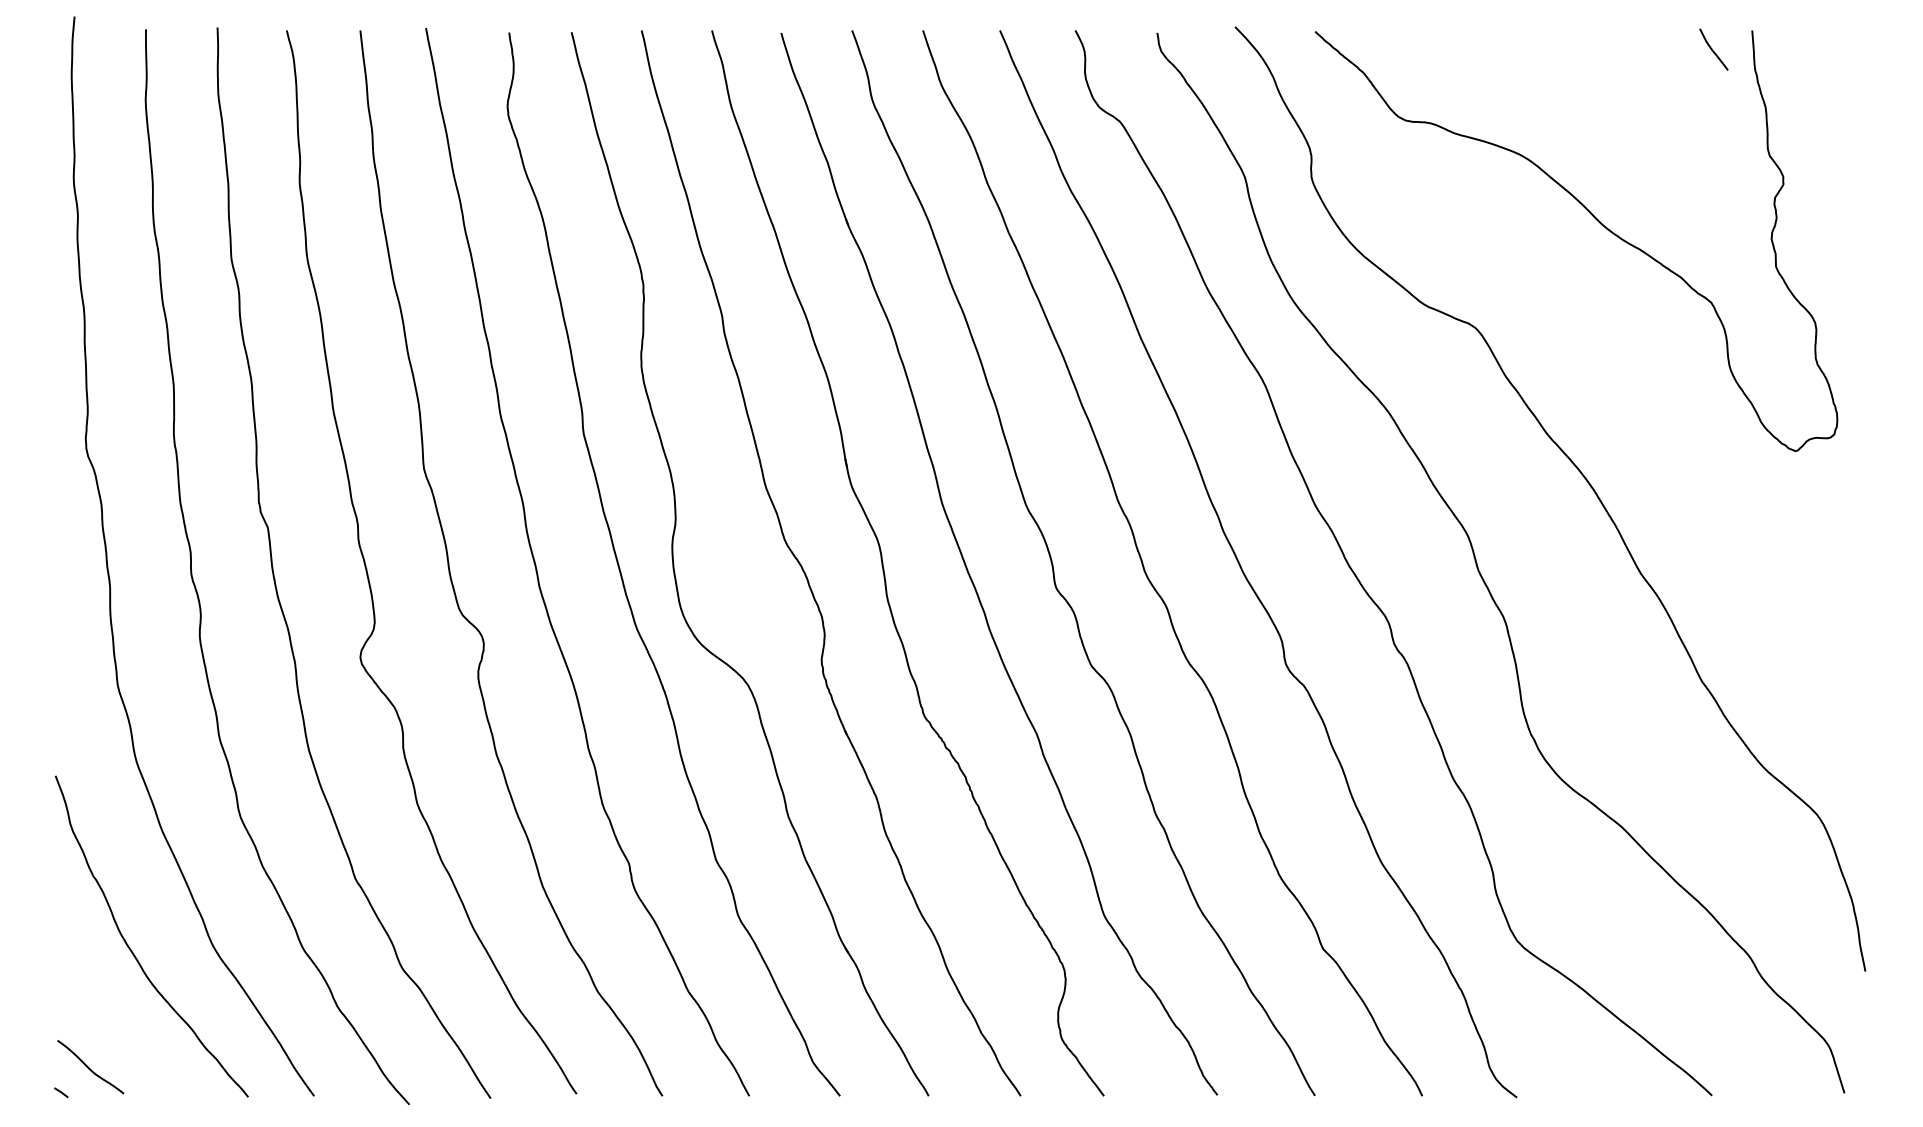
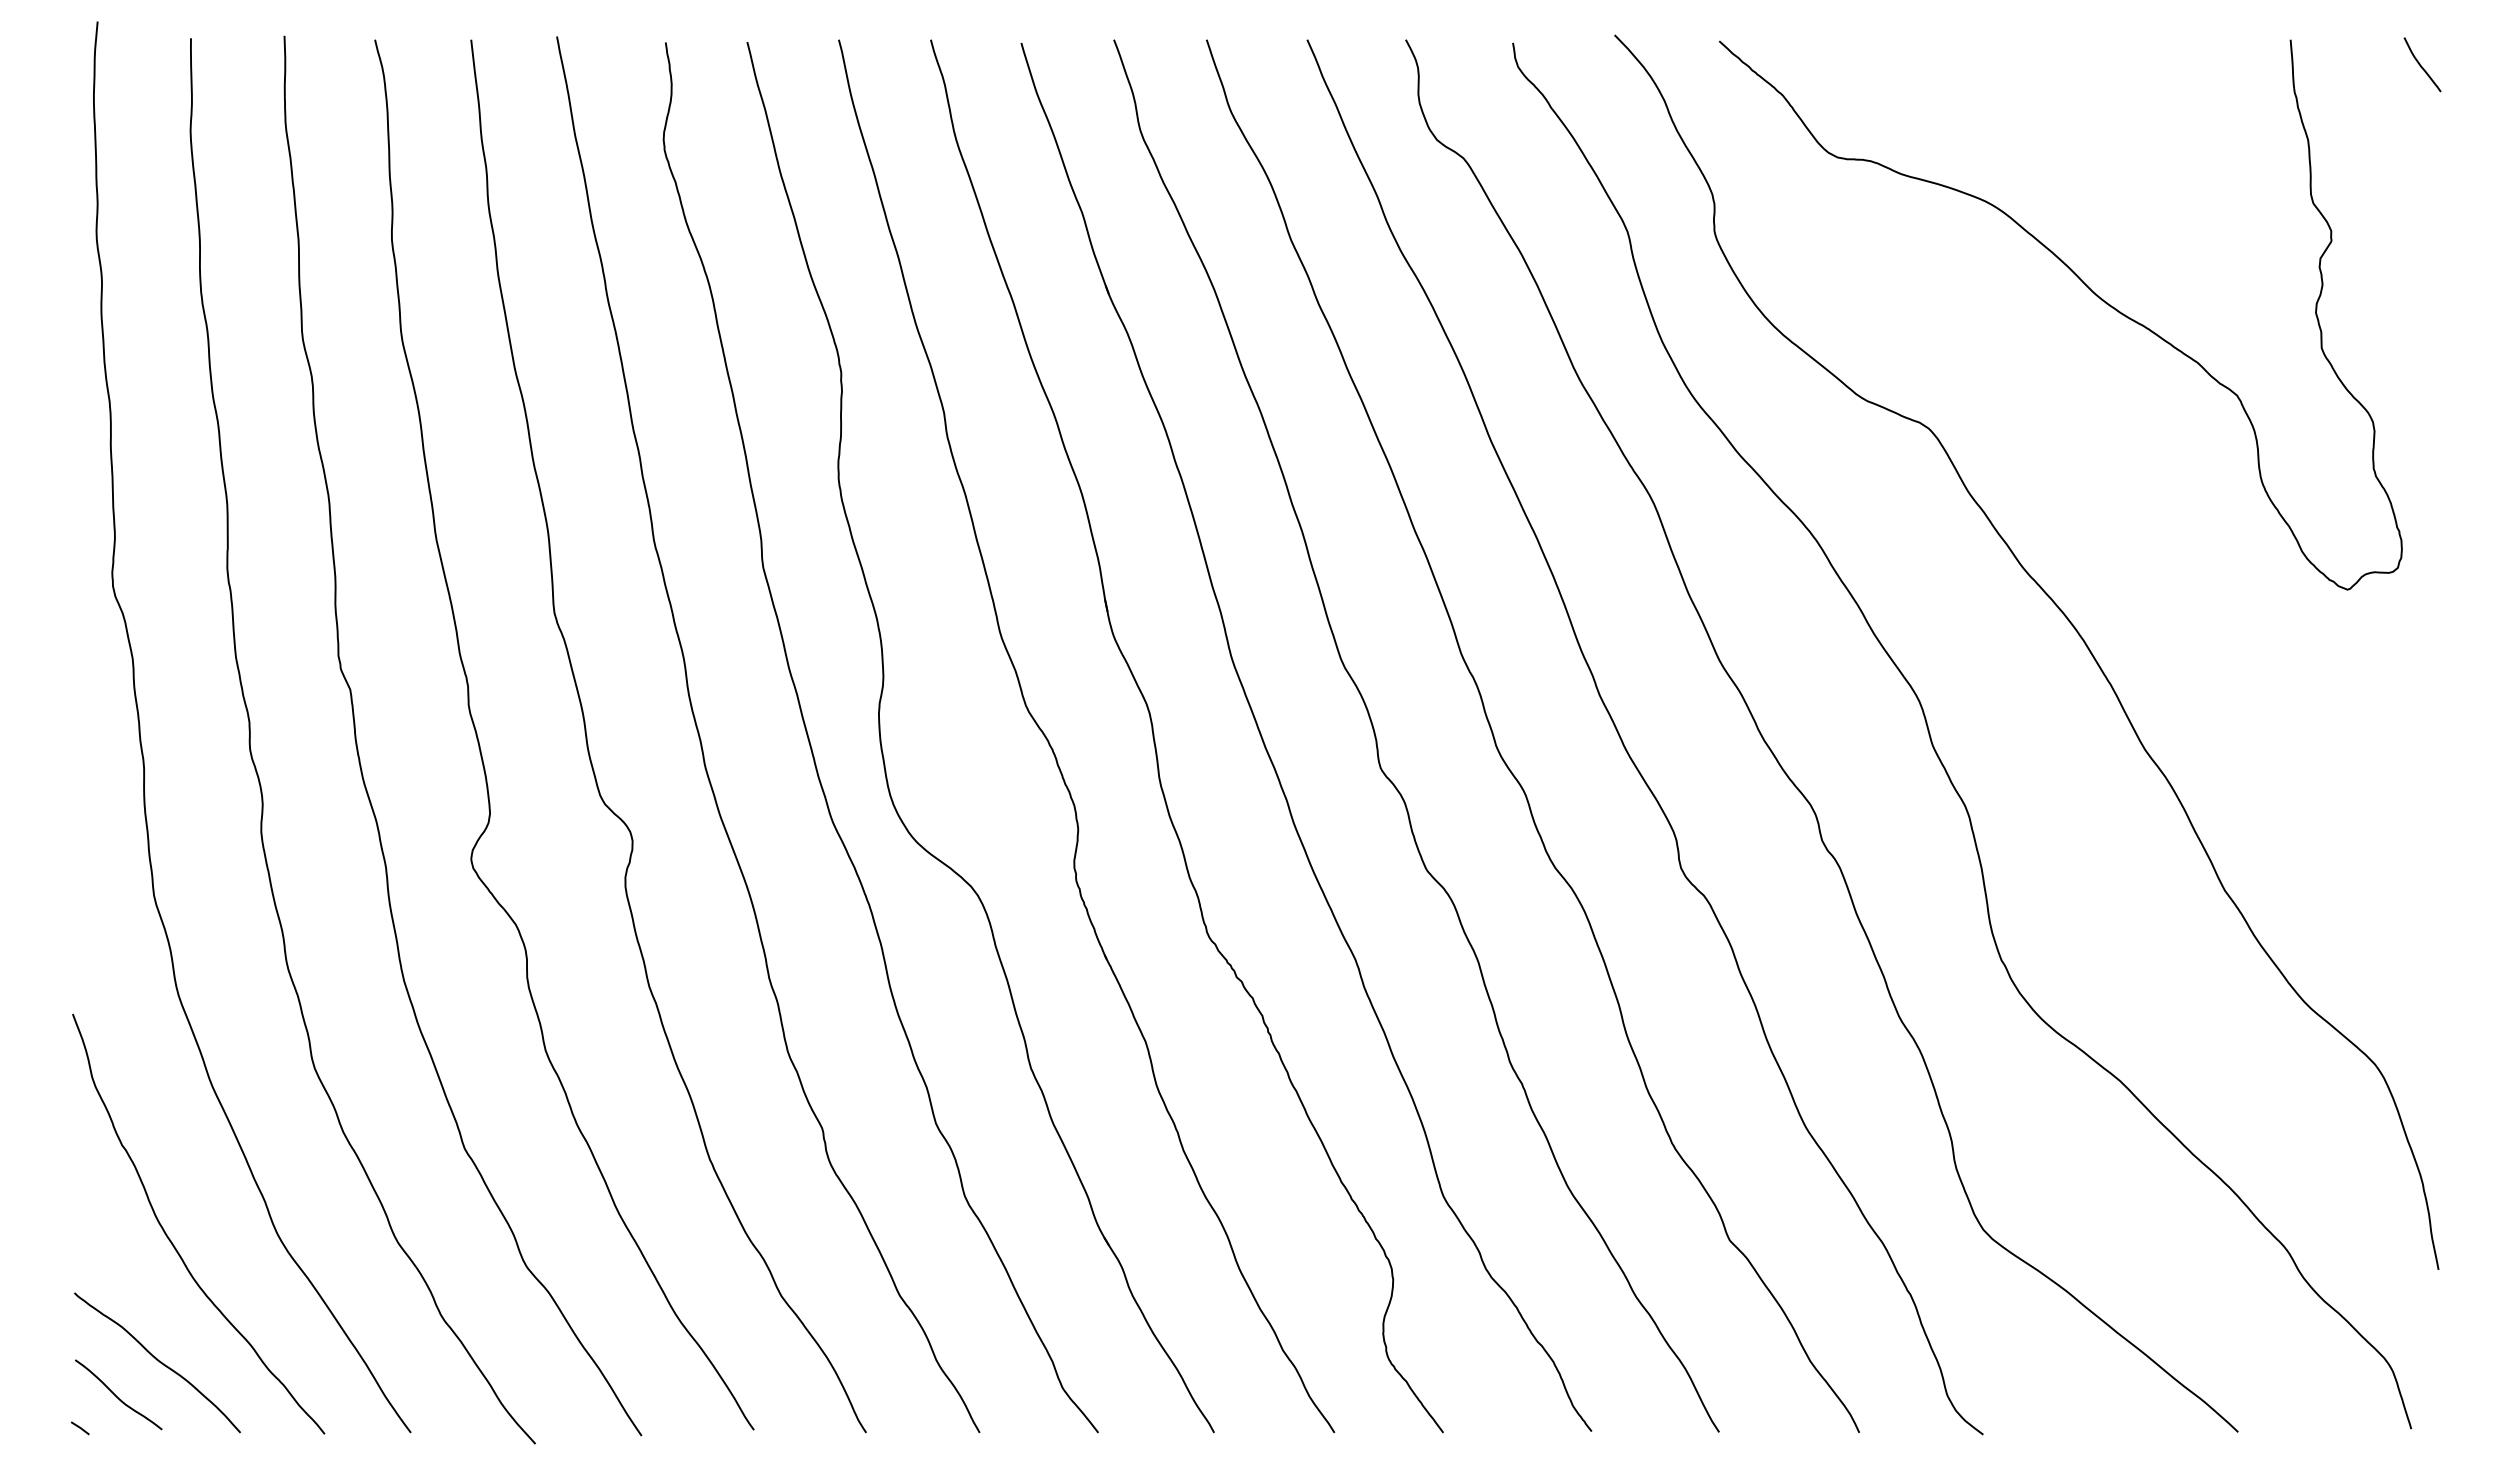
curve: (1713, 50) -> (2421, 65), moved
curve: (120, 1041) -> (157, 1361), added

